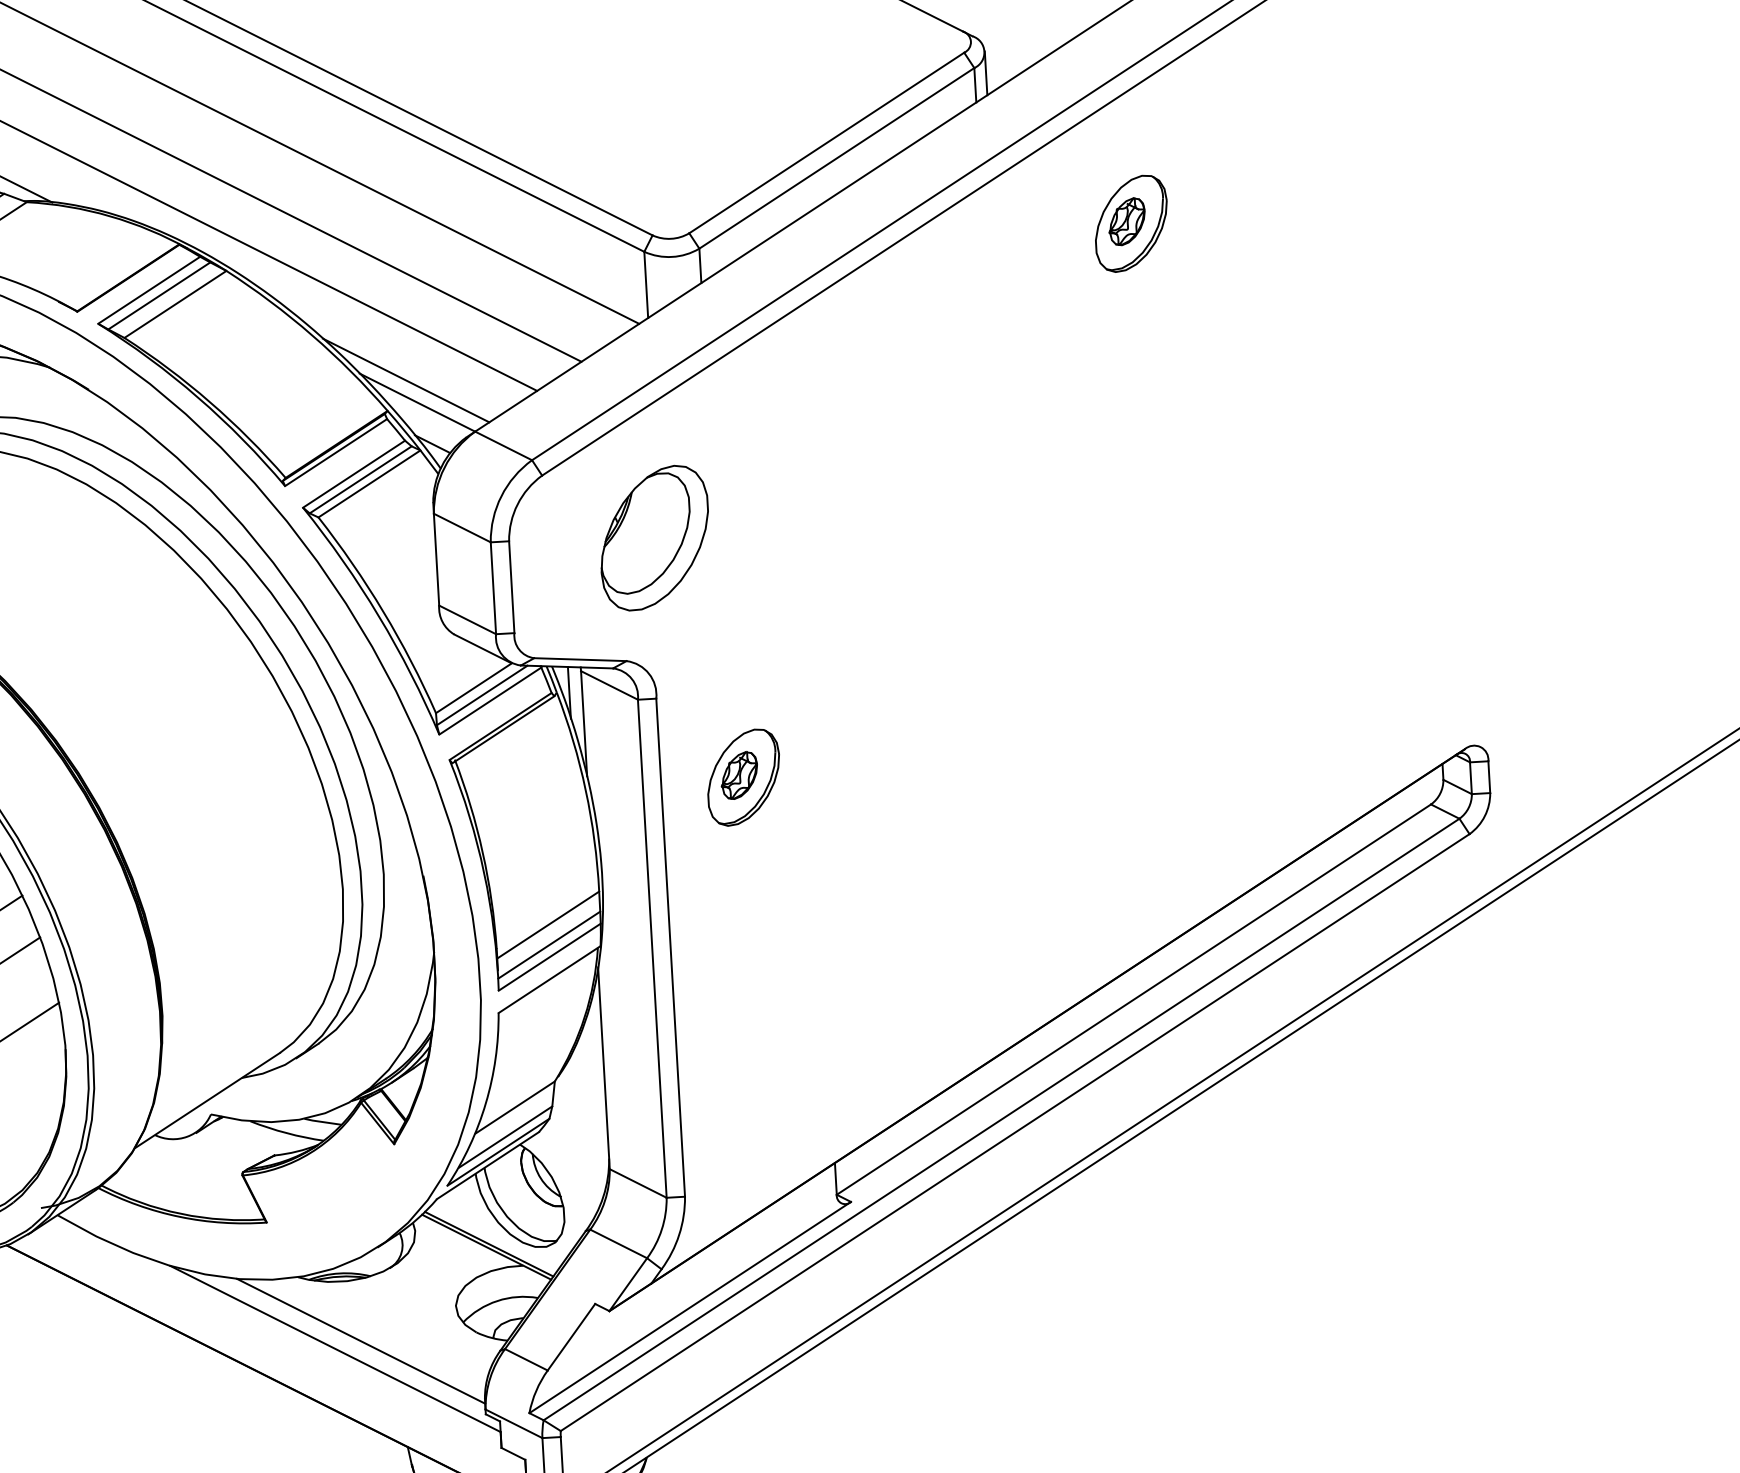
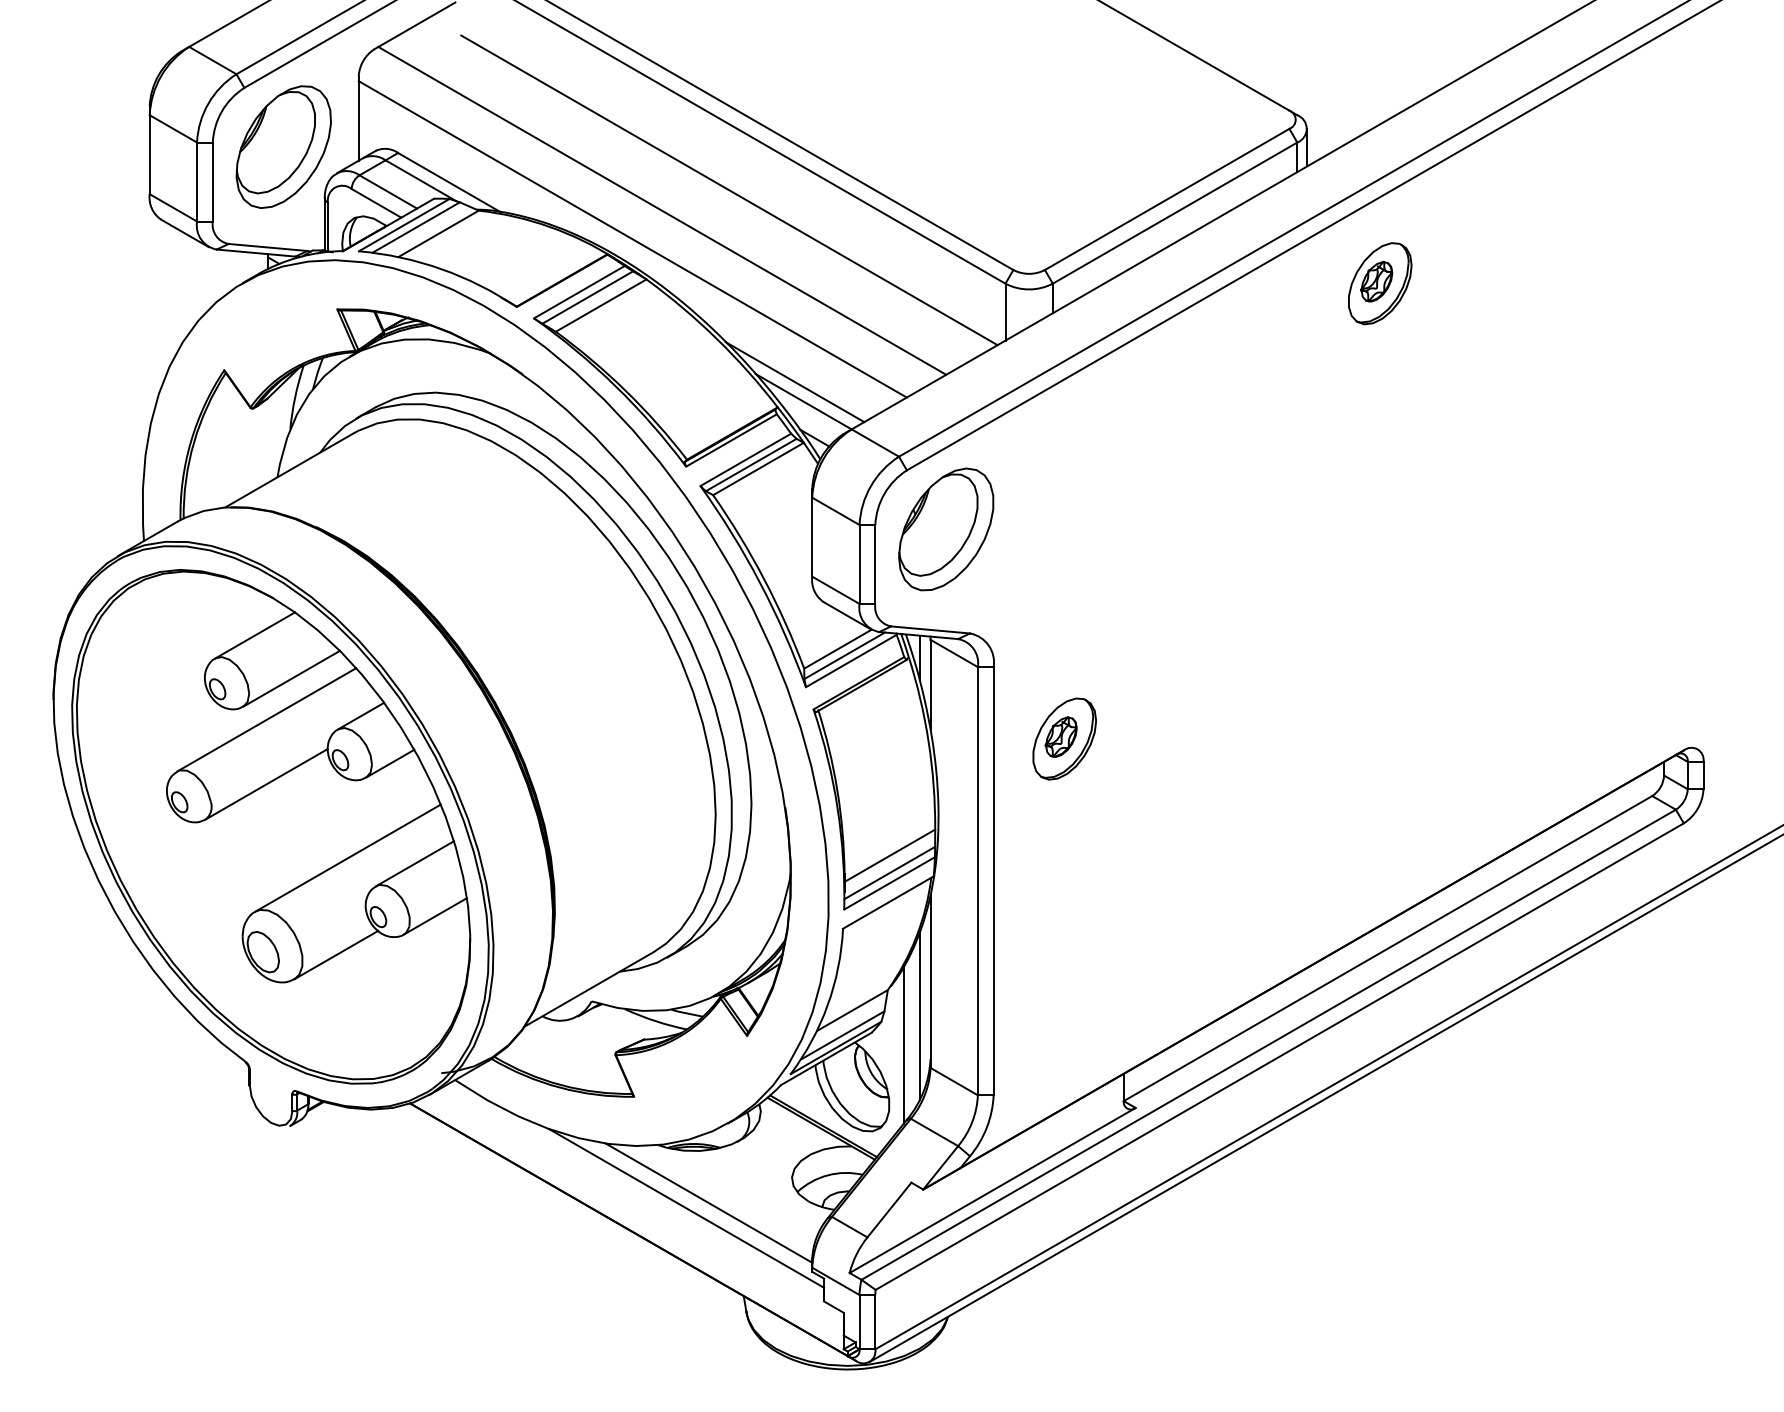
part: (1131, 223) -> (1380, 283), moved
part: (655, 538) -> (946, 529), moved
line: (593, 1110) -> (919, 1016), added
line: (576, 1143) -> (903, 1044), added

